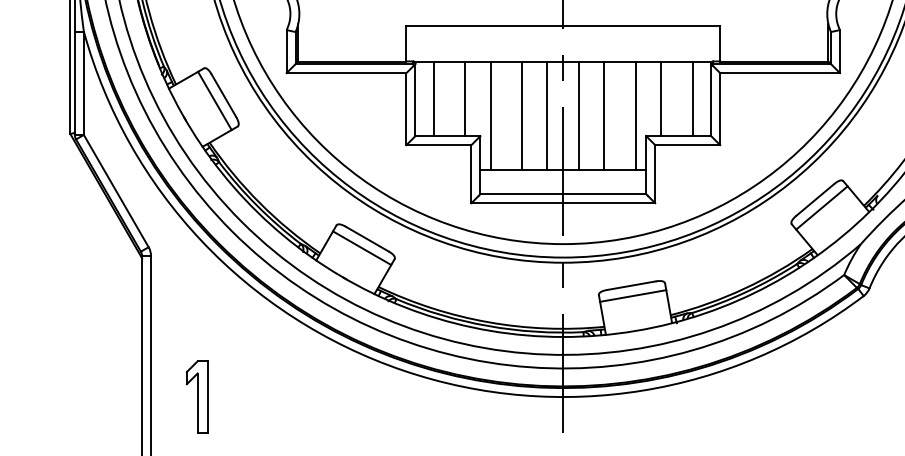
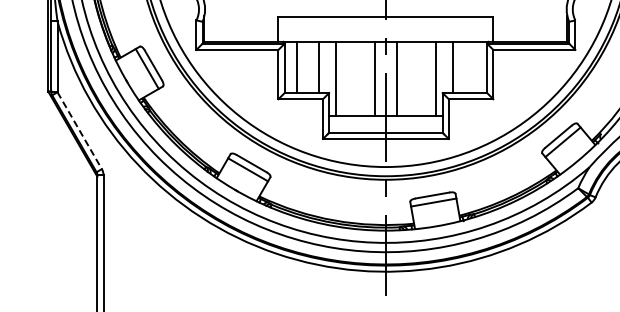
line: (692, 98) -> (474, 67), removed
line: (521, 114) -> (357, 78), removed
line: (603, 114) -> (413, 78), removed
line: (115, 192) -> (79, 131), solid -> dashed
part: (197, 396) -> (135, 271), removed

